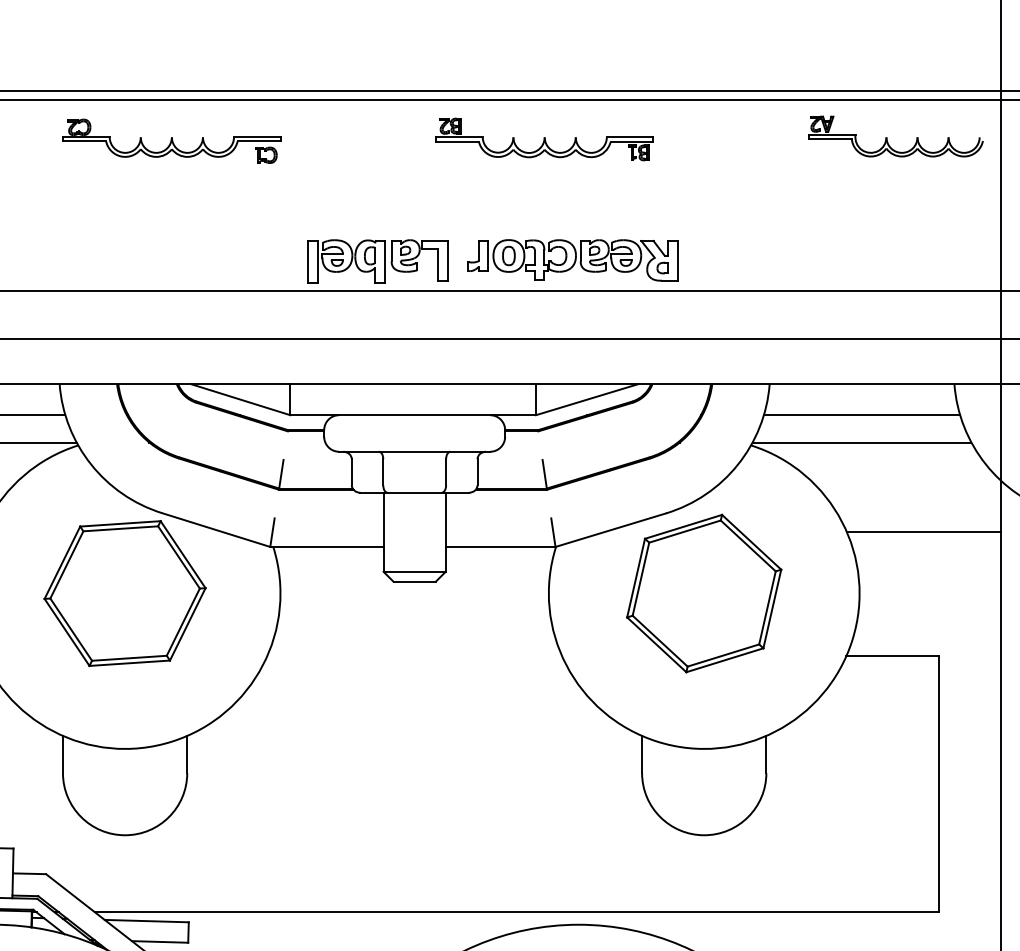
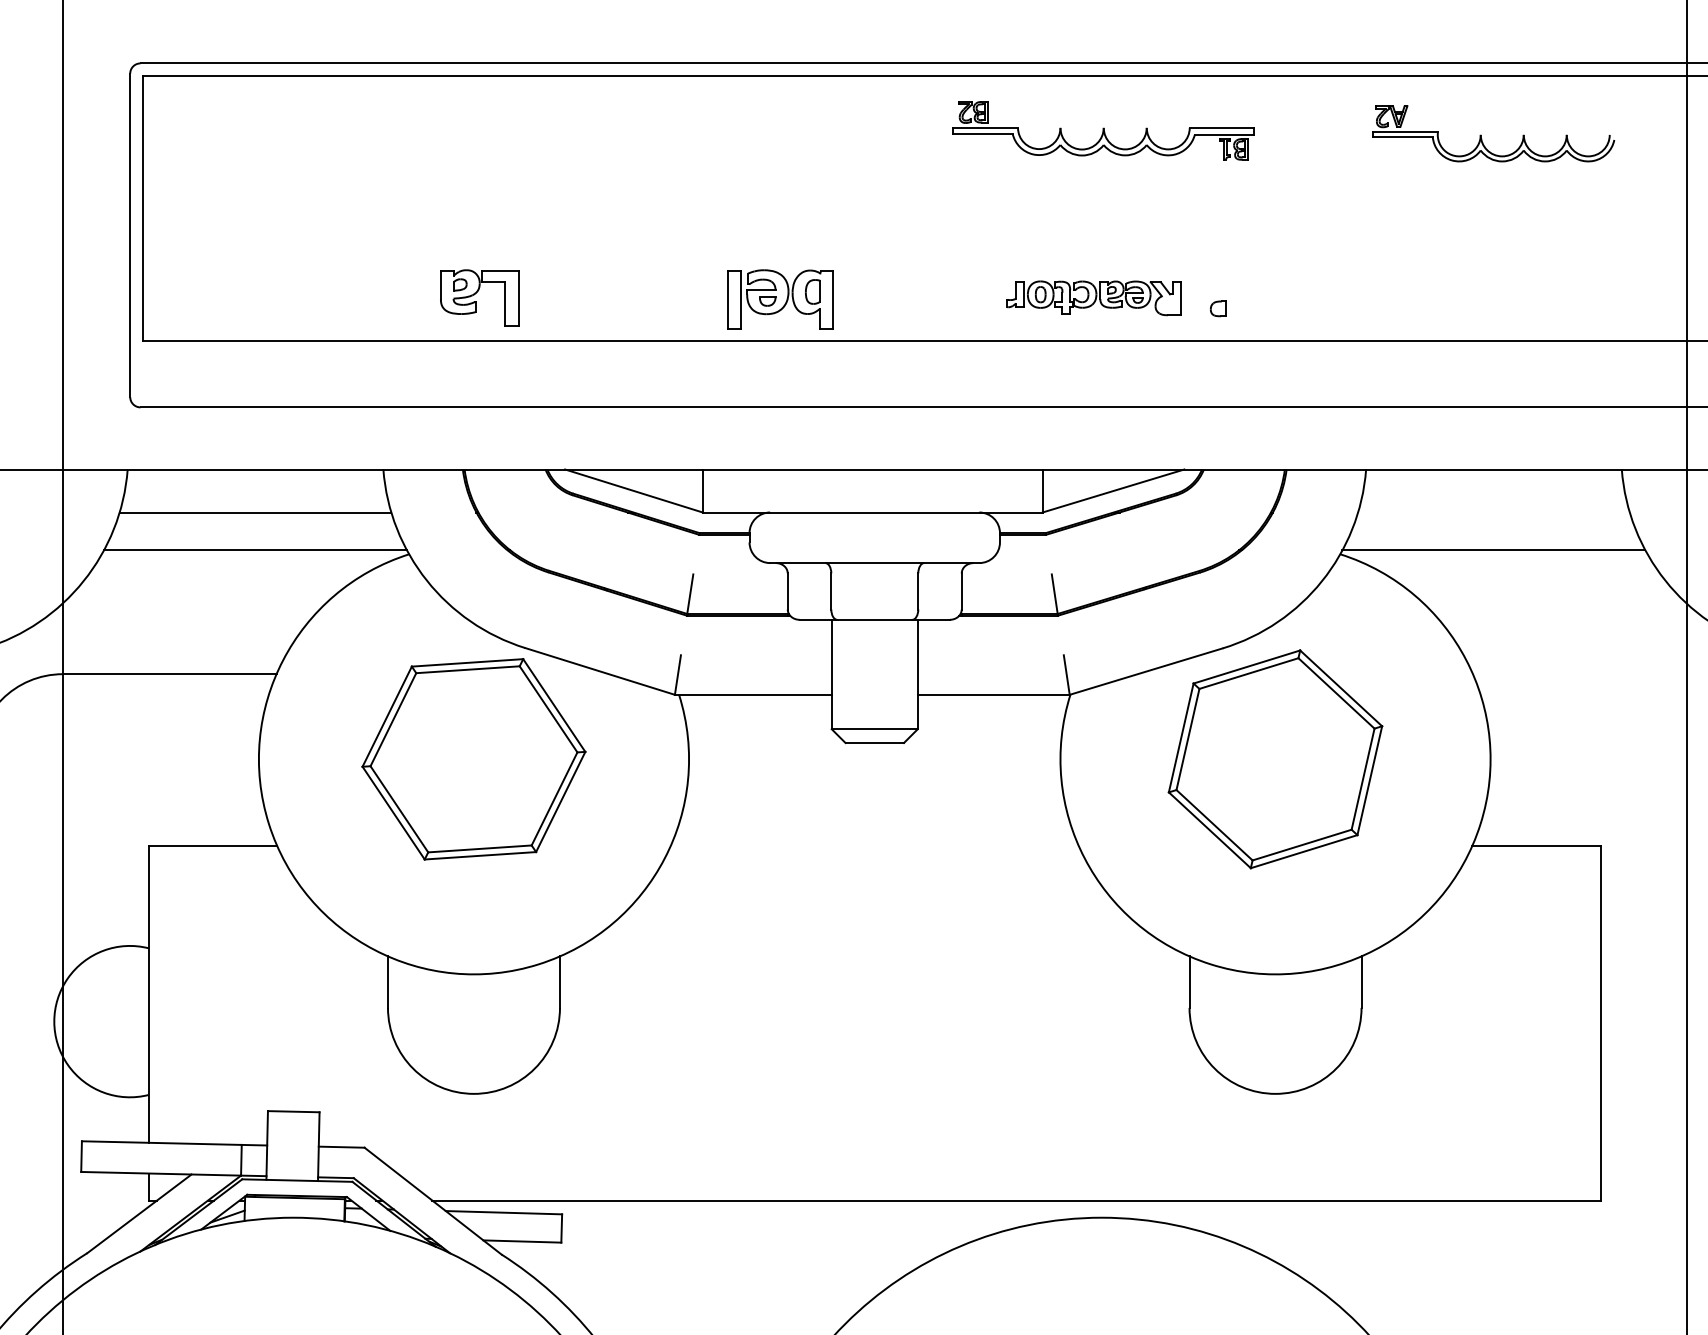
part: (886, 137) -> (1481, 134), moved
part: (544, 139) -> (1103, 130), moved
part: (171, 141) -> (538, 133), removed
part: (419, 259) -> (479, 297), moved
part: (572, 260) -> (1093, 298), size x0.6
line: (861, 415) -> (1493, 512), removed
line: (923, 532) -> (1579, 674), removed

